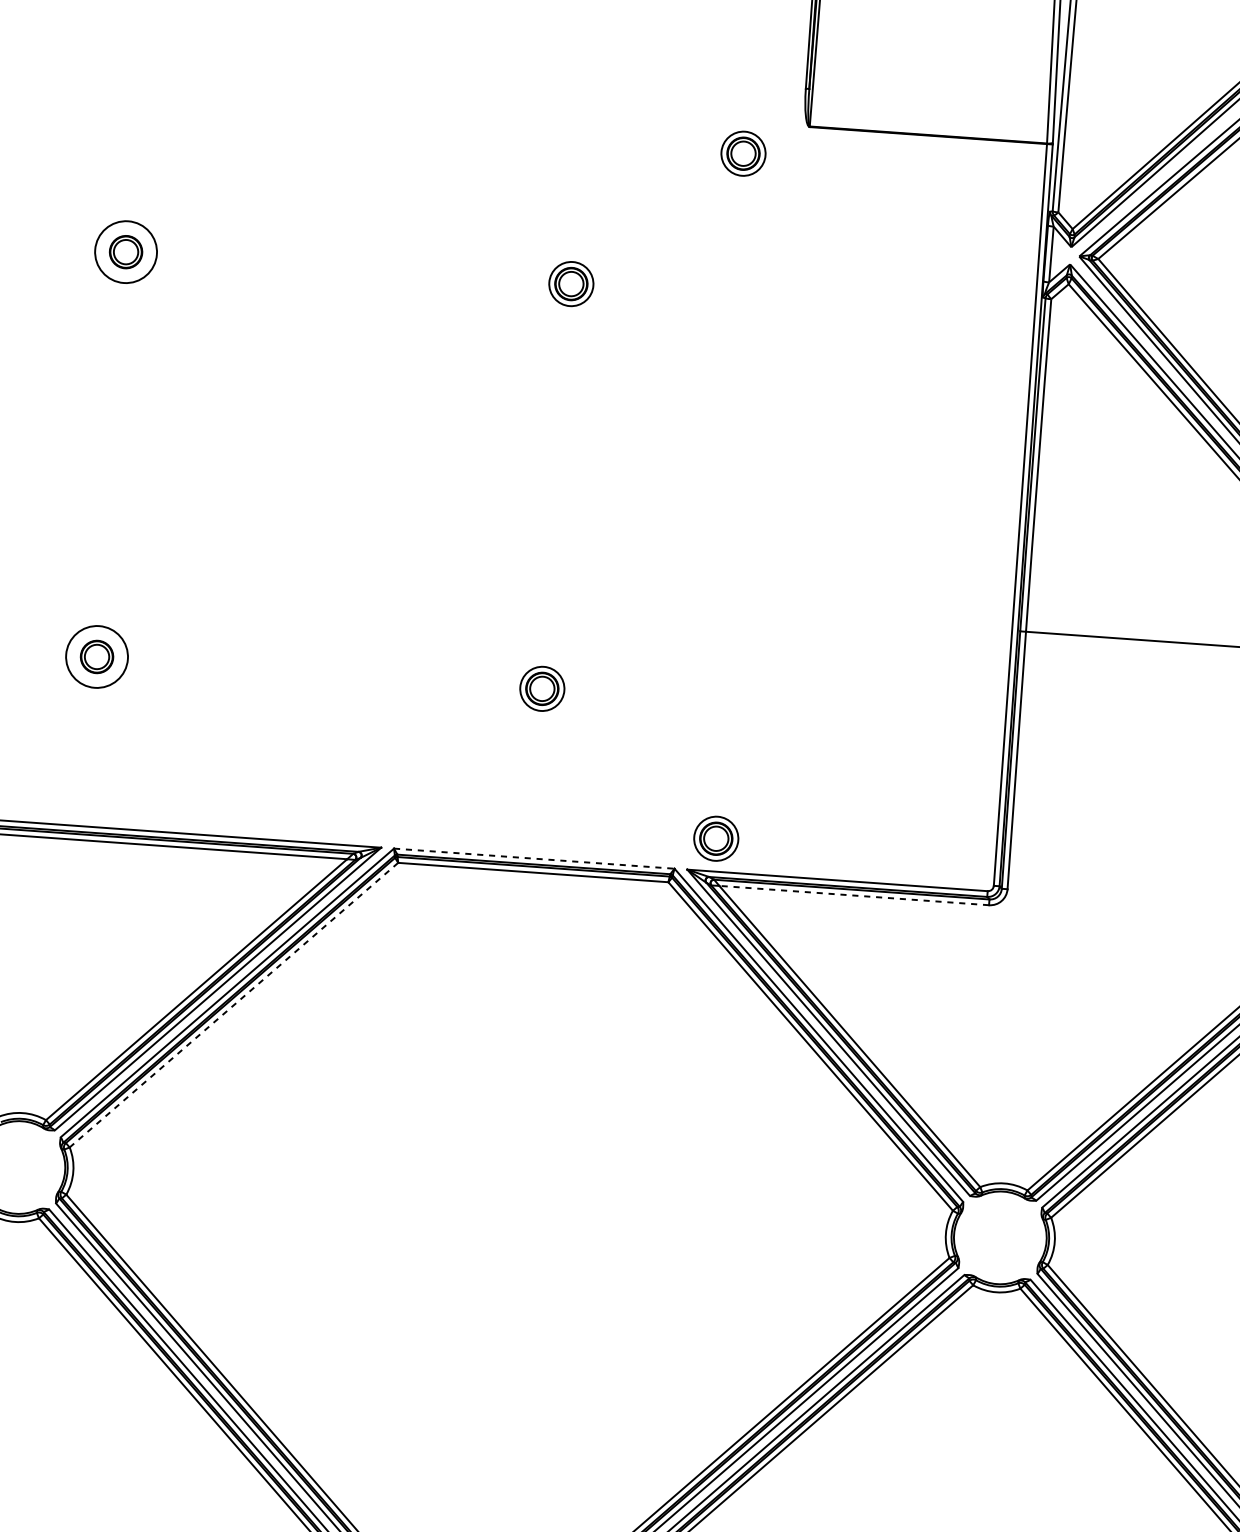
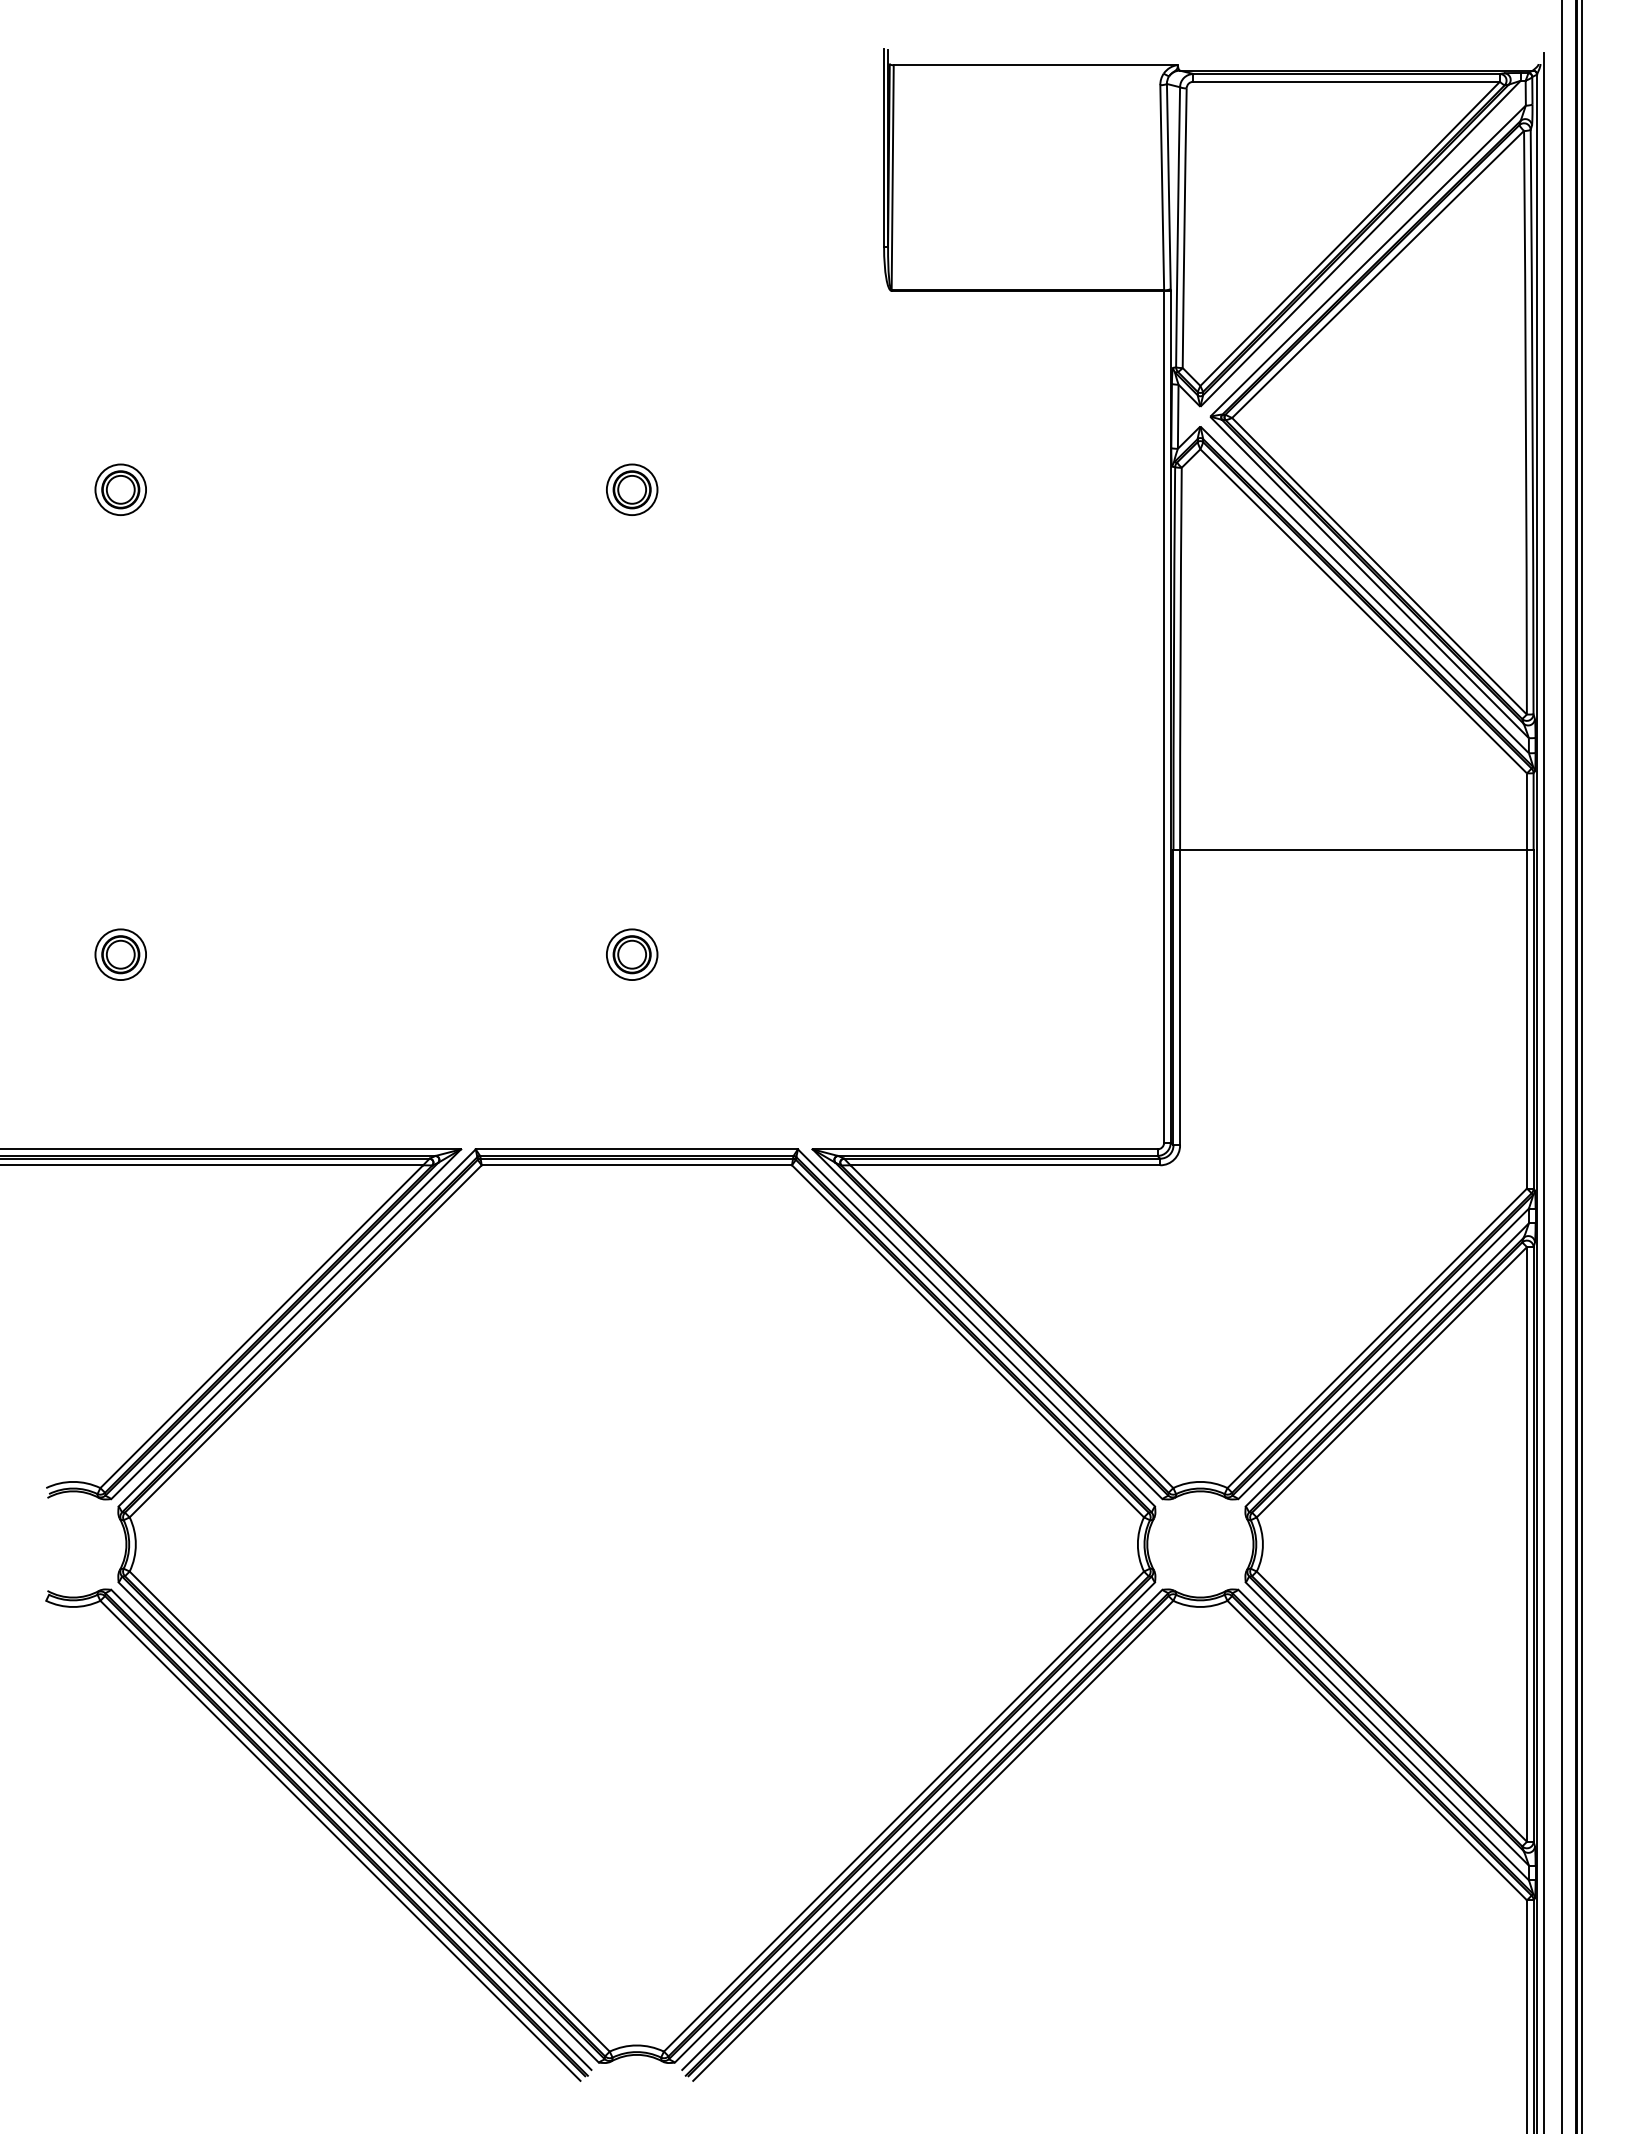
part: (743, 153) -> (818, 326), removed
circle: (125, 251) -> (120, 489), size x0.71
circle: (96, 656) -> (120, 954), size x0.71
part: (716, 838) -> (843, 1111), removed
line: (534, 858) -> (637, 1149), dashed -> solid
line: (854, 895) -> (1005, 1165), dashed -> solid
line: (233, 1005) -> (305, 1341), dashed -> solid

